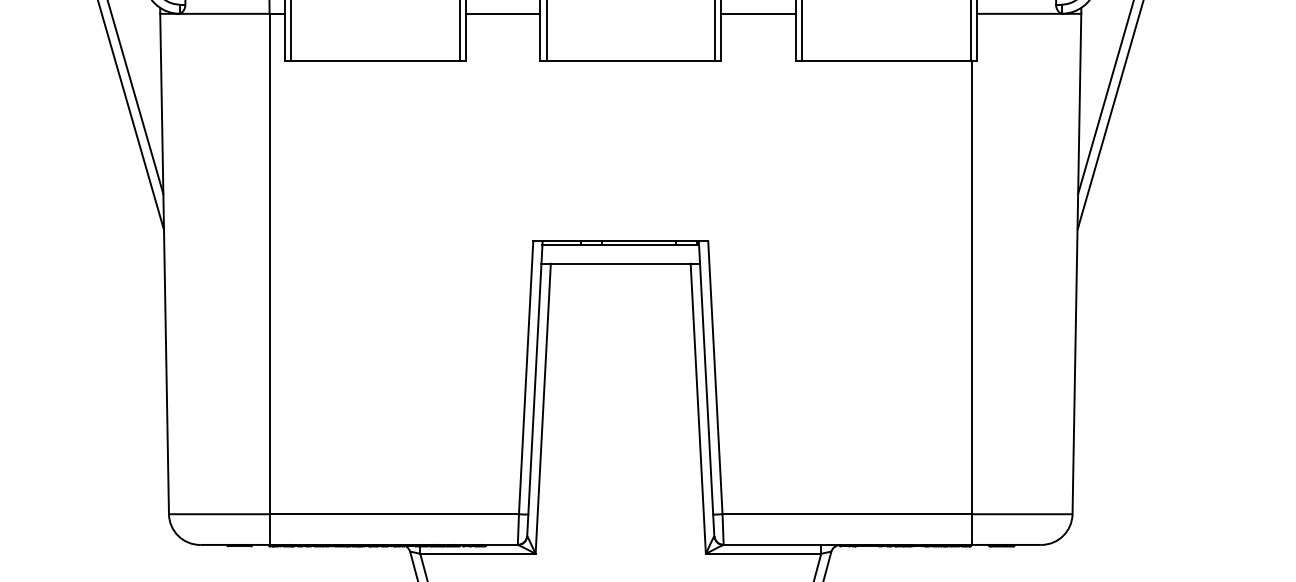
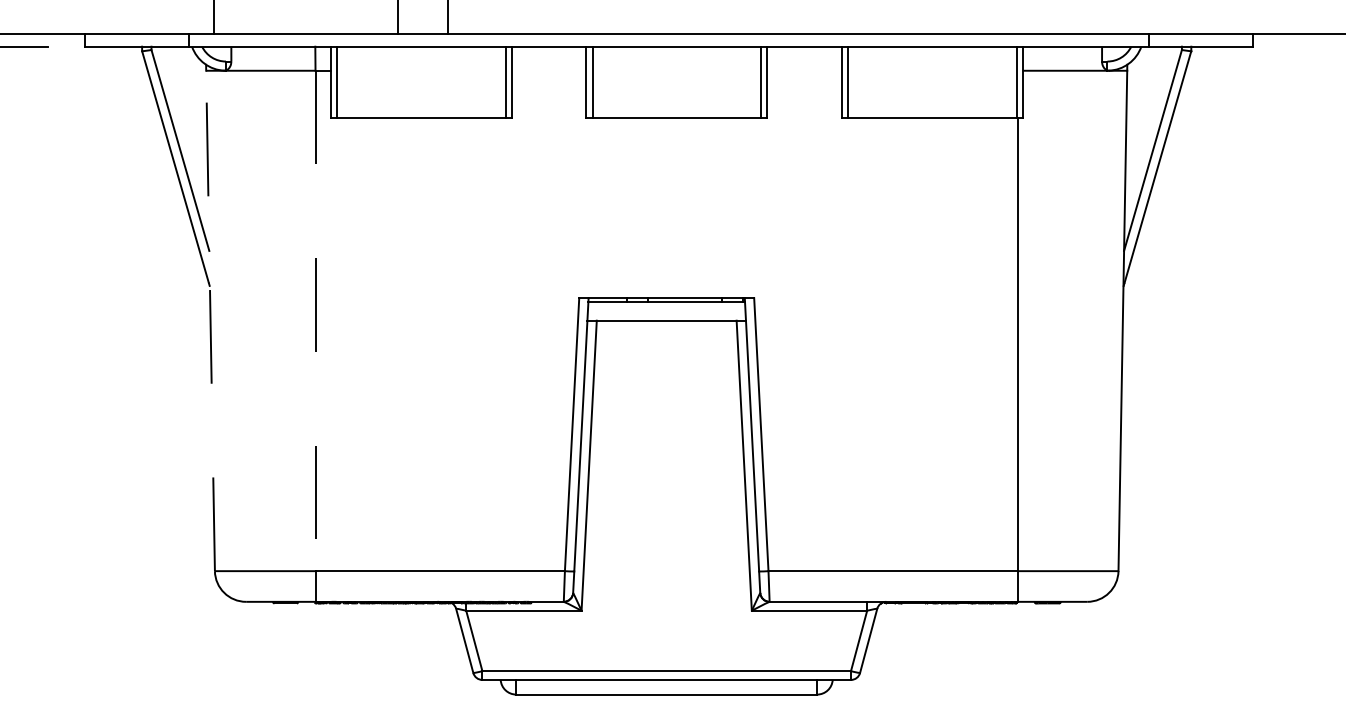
line: (502, 13) -> (548, 70), removed
line: (758, 13) -> (804, 70), removed
line: (164, 263) -> (210, 320), solid -> dashed
line: (269, 264) -> (315, 321), solid -> dashed

